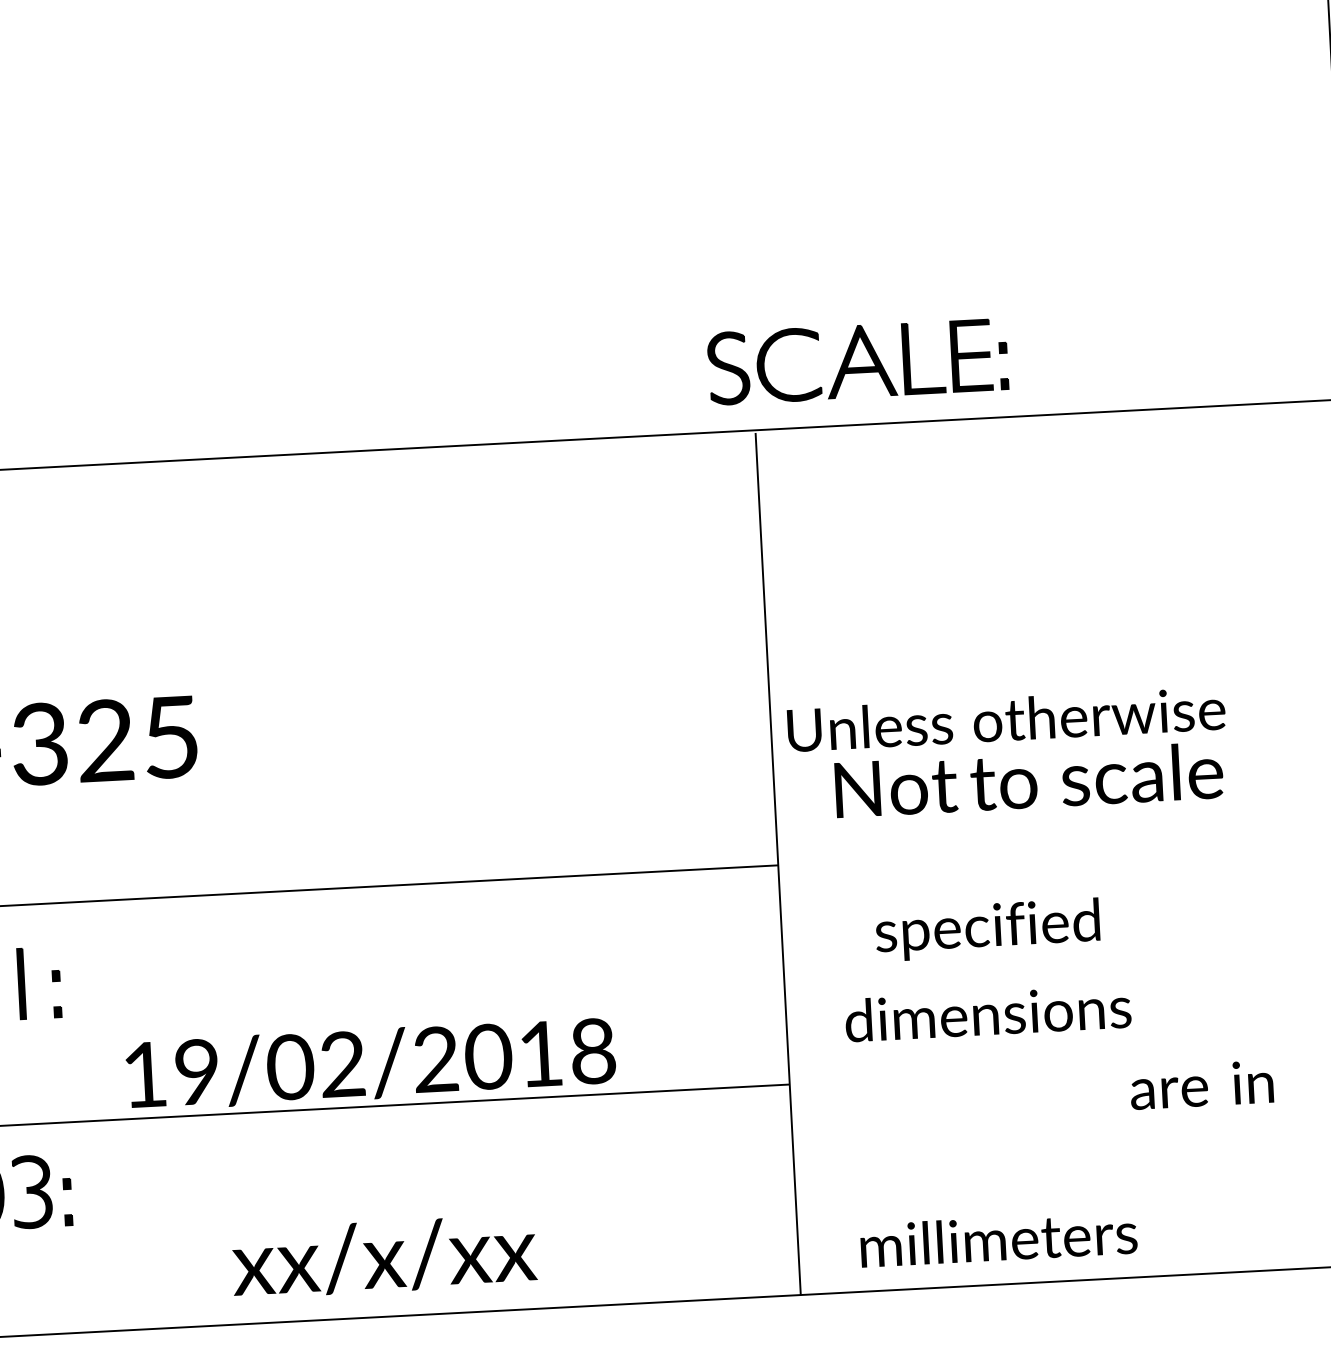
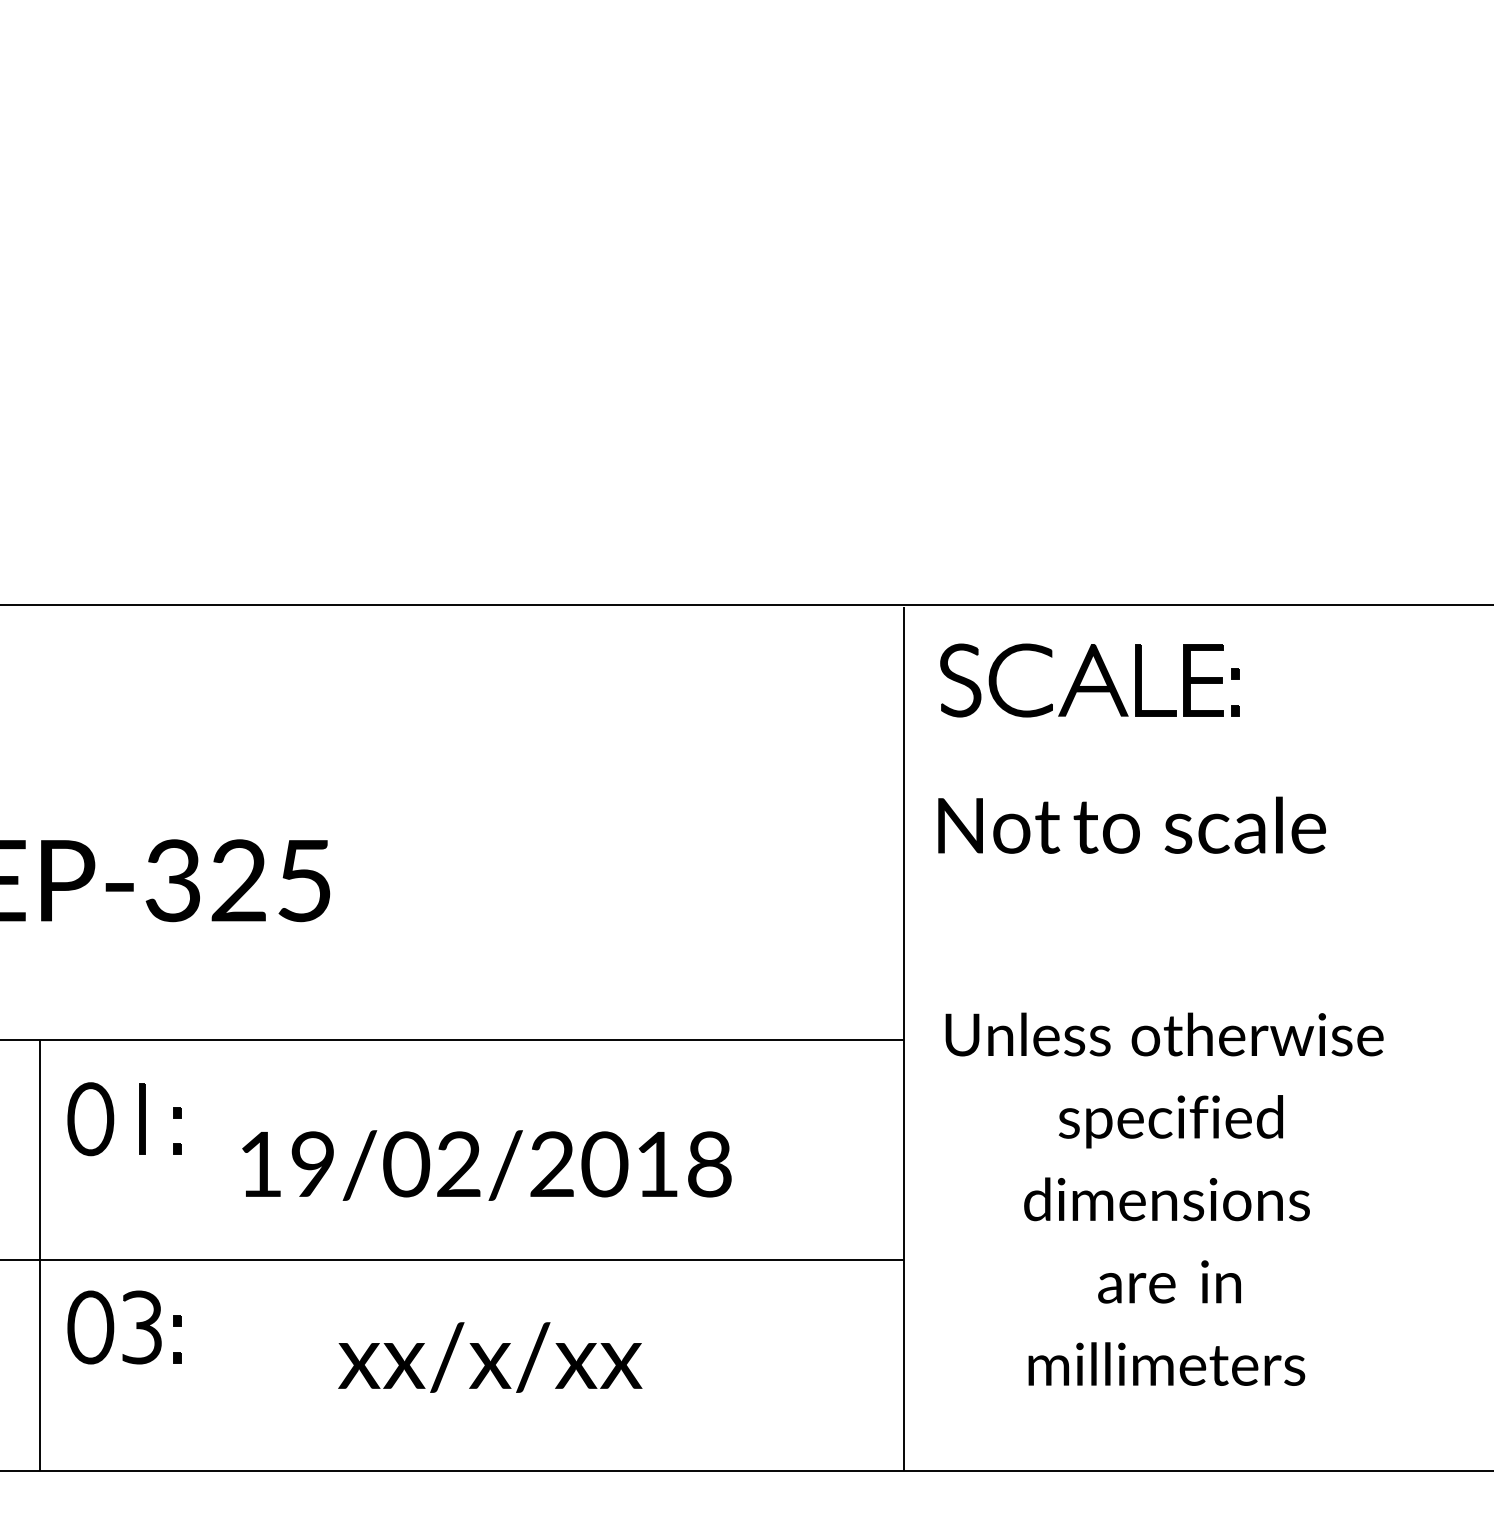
part: (857, 361) -> (1089, 680), moved
text: (1006, 719) -> (1164, 1034), moved
text: (1028, 779) -> (1131, 824), moved
text: (987, 929) -> (1170, 1121), moved
text: (987, 1013) -> (1166, 1199), moved
text: (370, 1064) -> (486, 1165), moved
text: (1201, 1084) -> (1169, 1281), moved
text: (998, 1238) -> (1166, 1363), moved
text: (384, 1256) -> (490, 1357), moved

